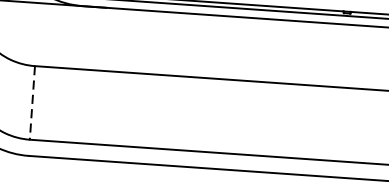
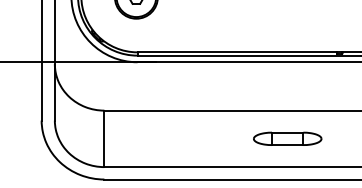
line: (32, 103) -> (104, 139), dashed -> solid
part: (271, 119) -> (287, 138), added

